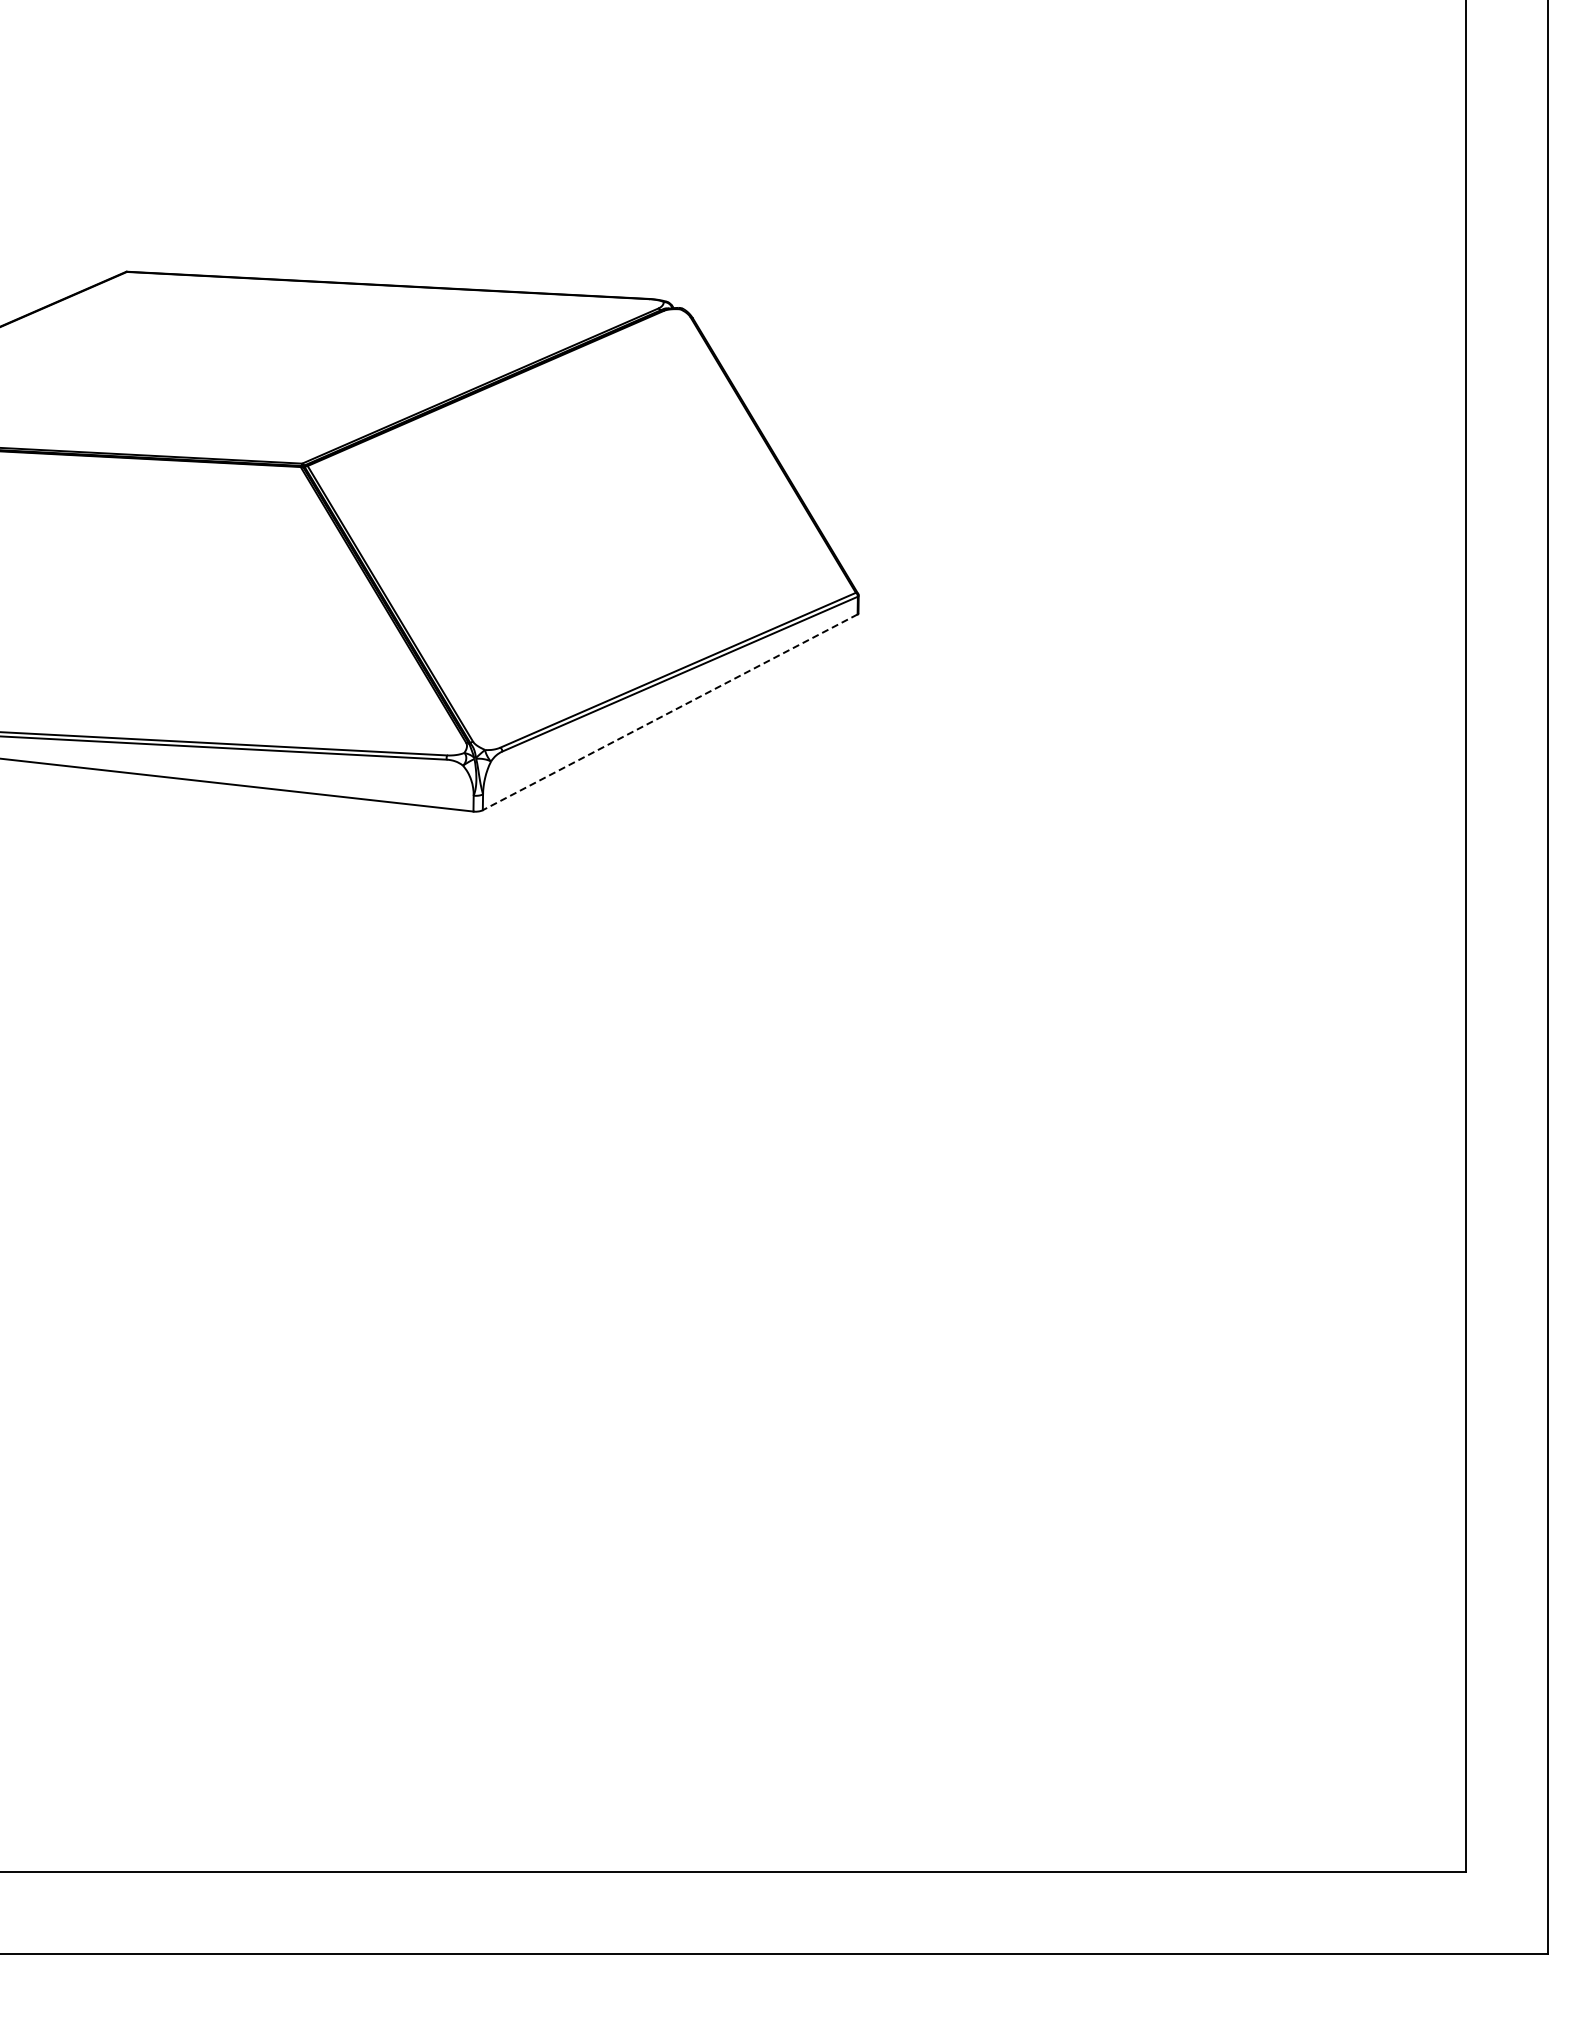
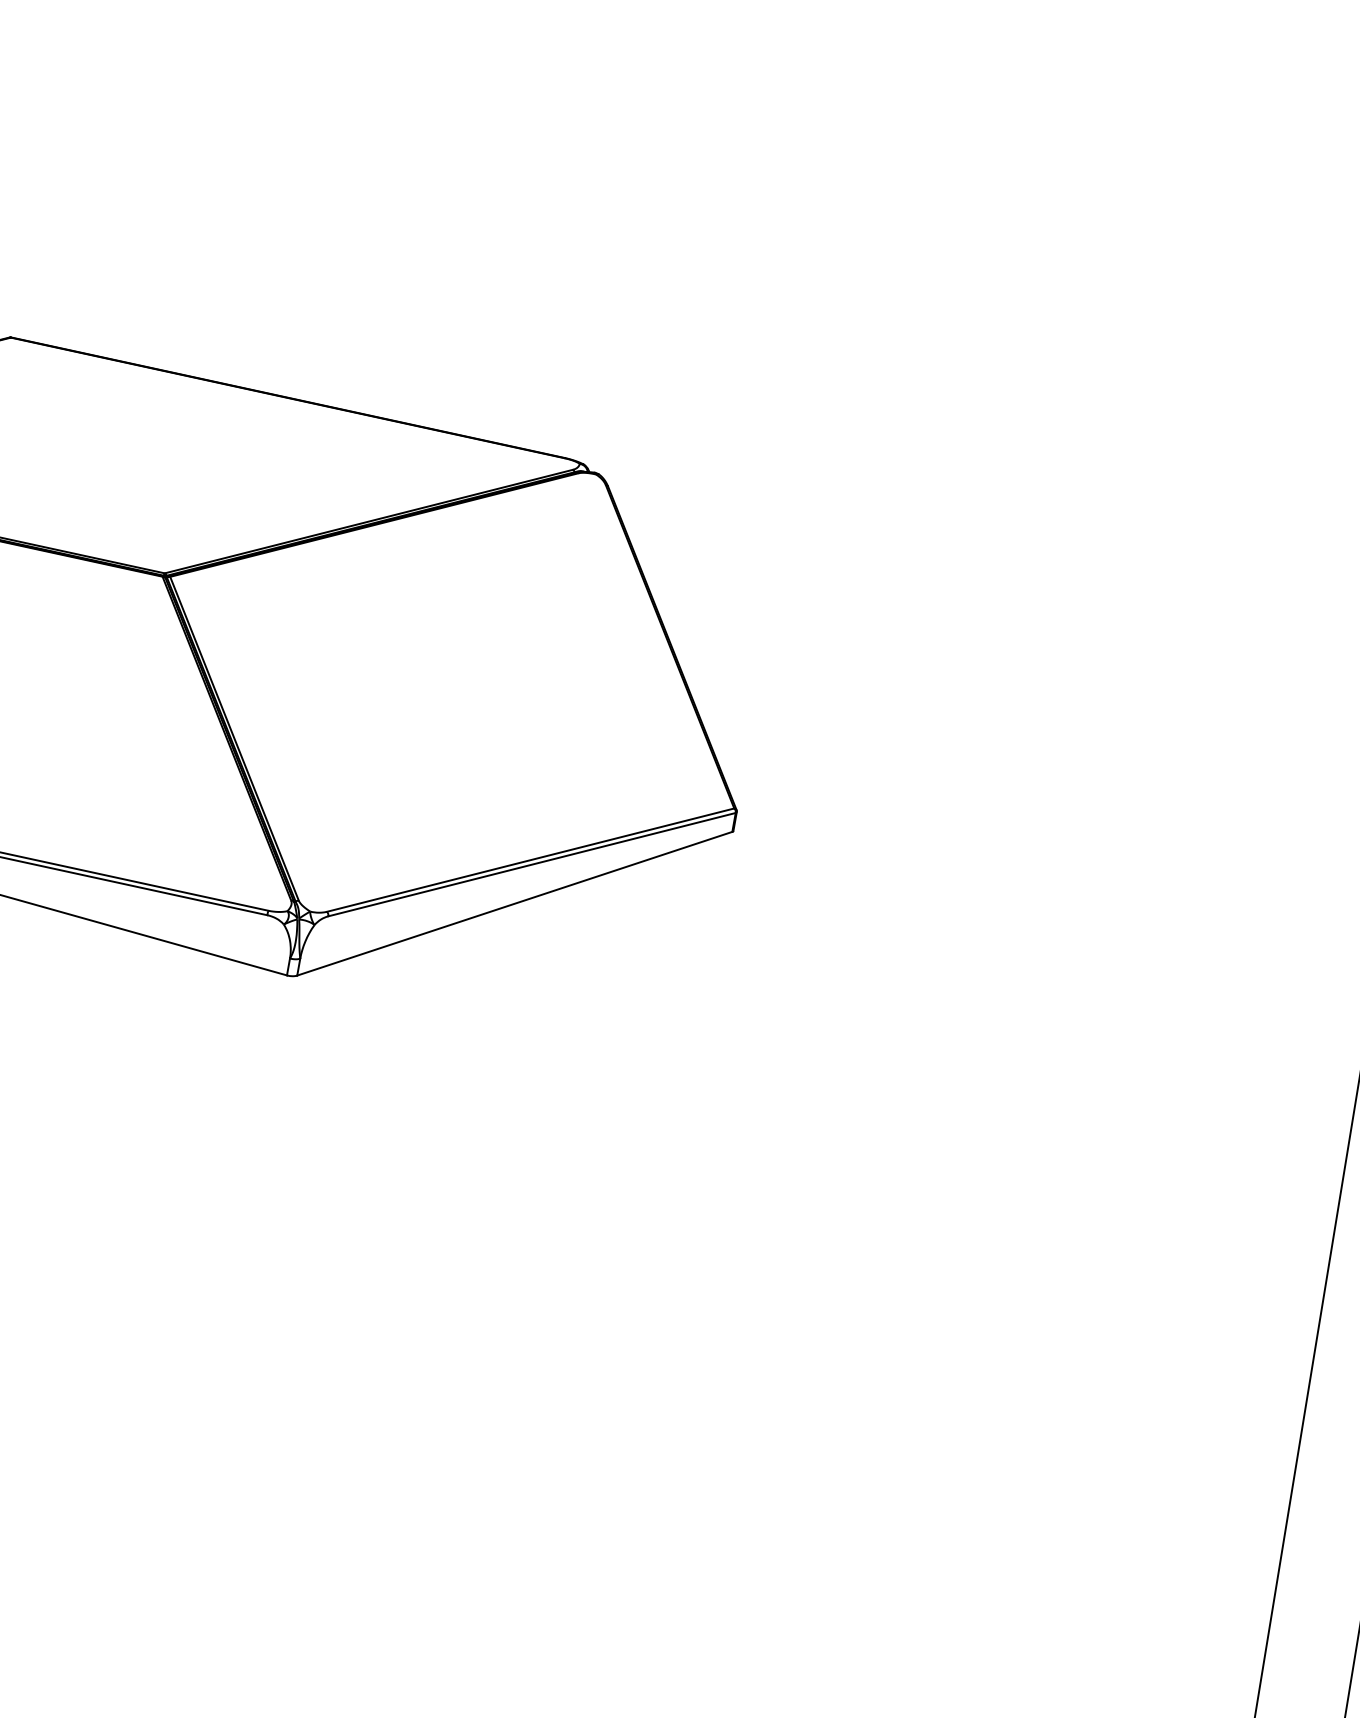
line: (669, 712) -> (513, 903), dashed -> solid

